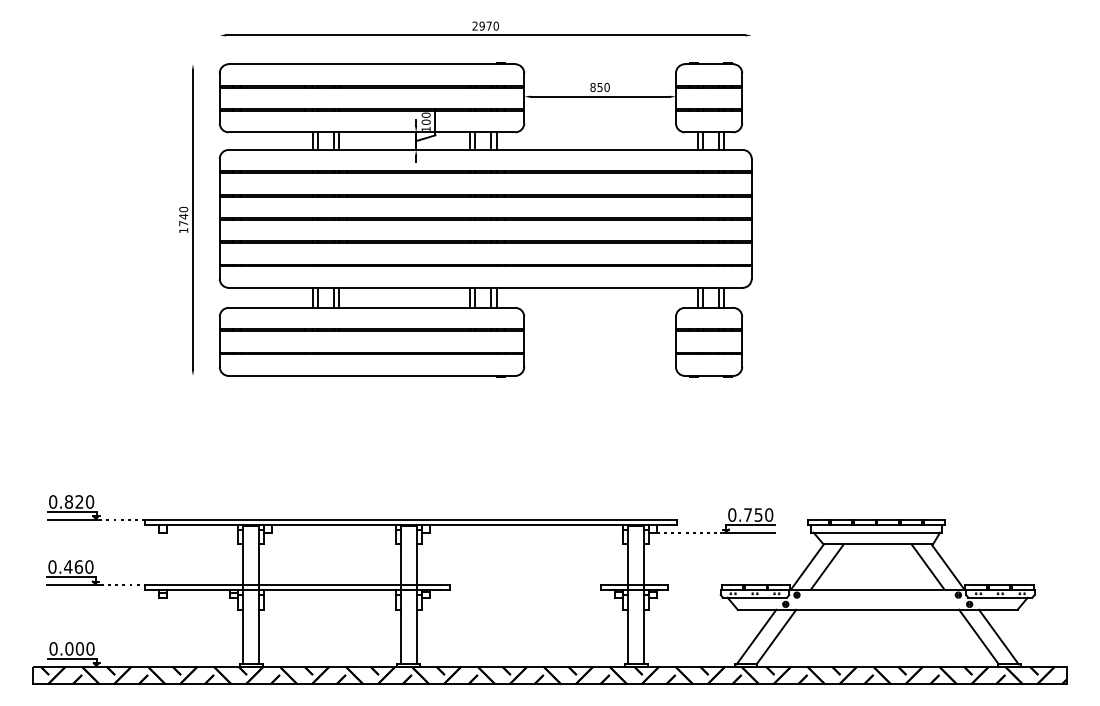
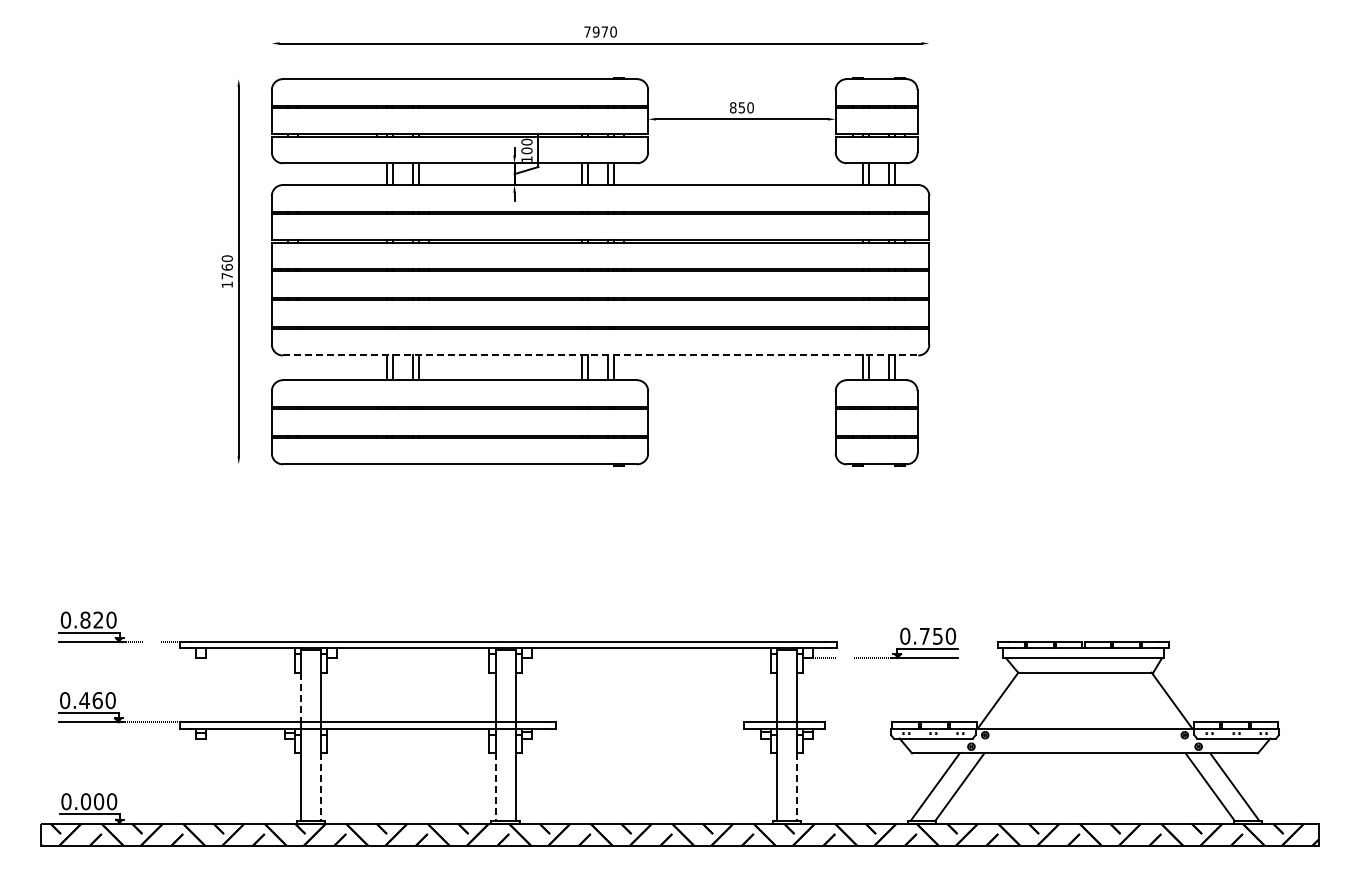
text: (475, 25) -> (587, 31), 2970 -> 7970
text: (183, 215) -> (226, 266), 1740 -> 1760
line: (485, 287) -> (600, 355), solid -> dashed
line: (242, 564) -> (300, 697), solid -> dashed
line: (827, 567) -> (1022, 700), removed
line: (928, 567) -> (1147, 700), removed
line: (259, 637) -> (320, 787), solid -> dashed
line: (400, 637) -> (495, 787), solid -> dashed
line: (644, 637) -> (796, 787), solid -> dashed

